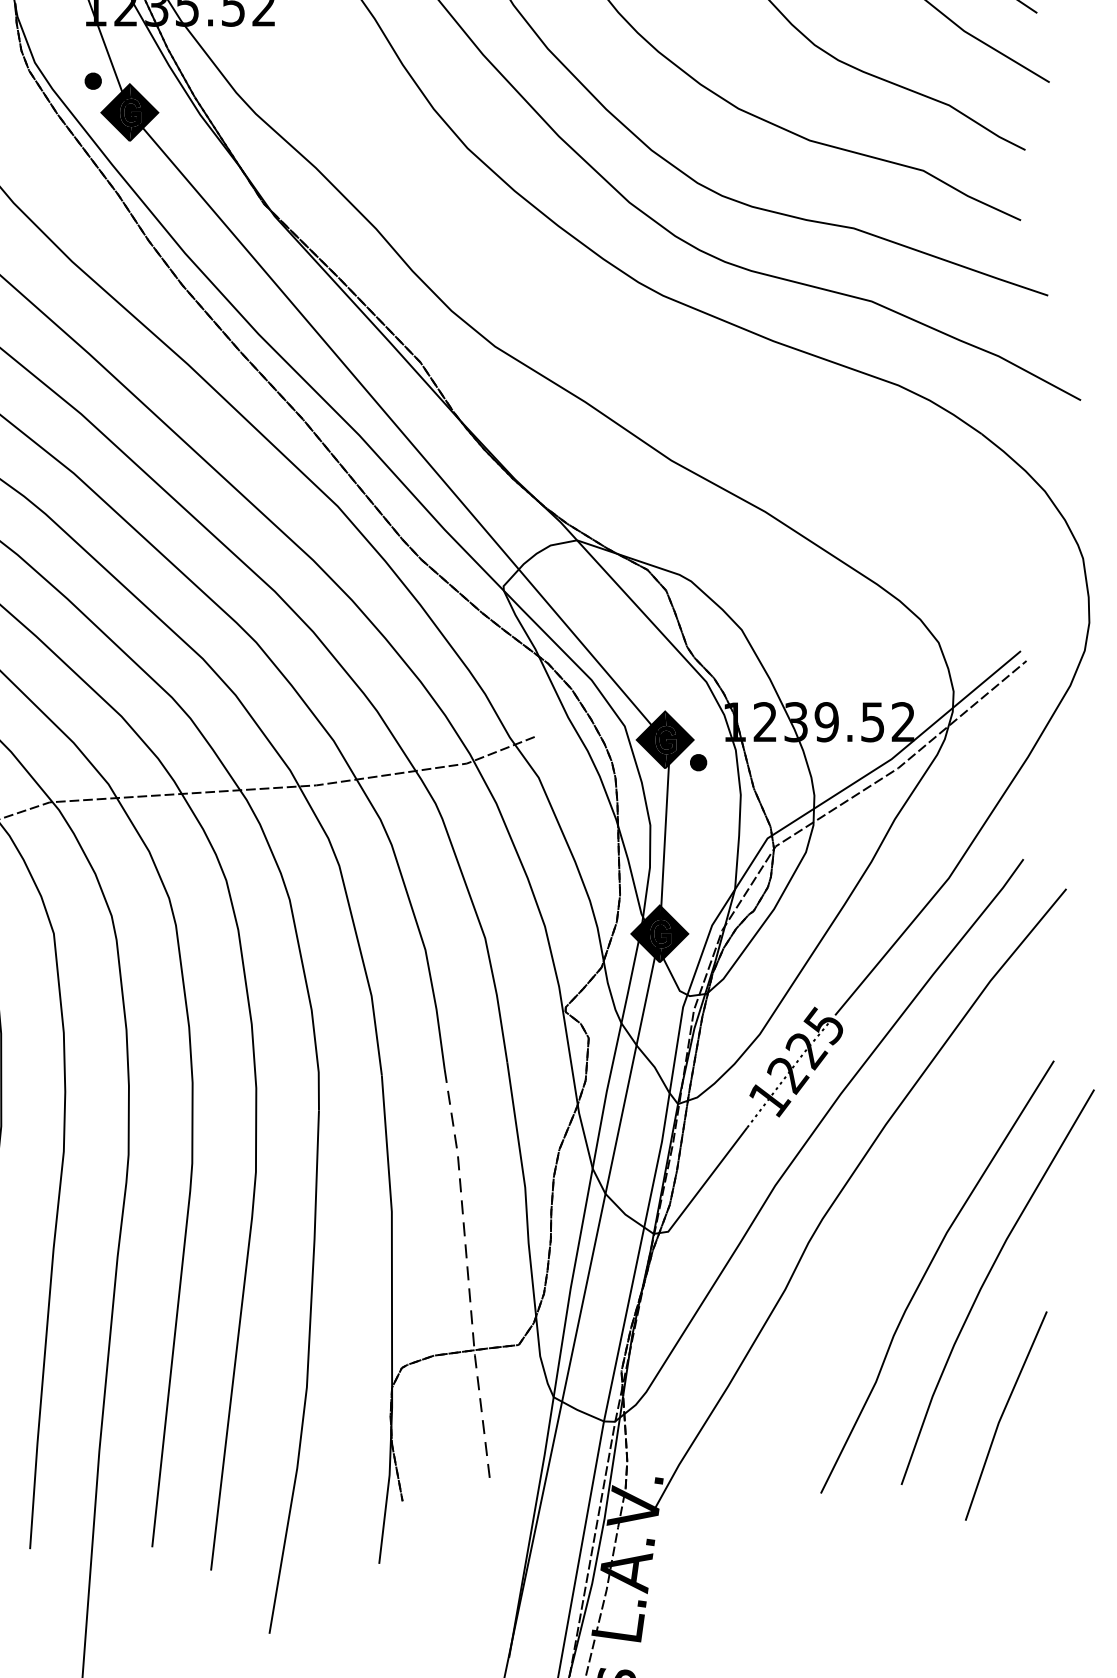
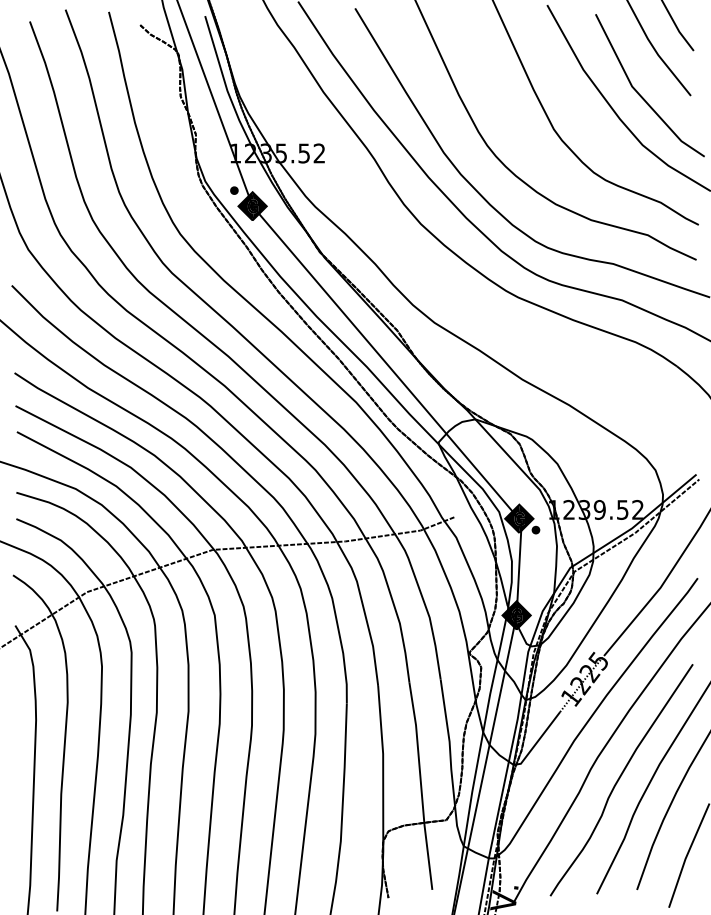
curve: (866, 1265) -> (619, 780), added
line: (468, 1277) -> (421, 786), dashed -> solid

